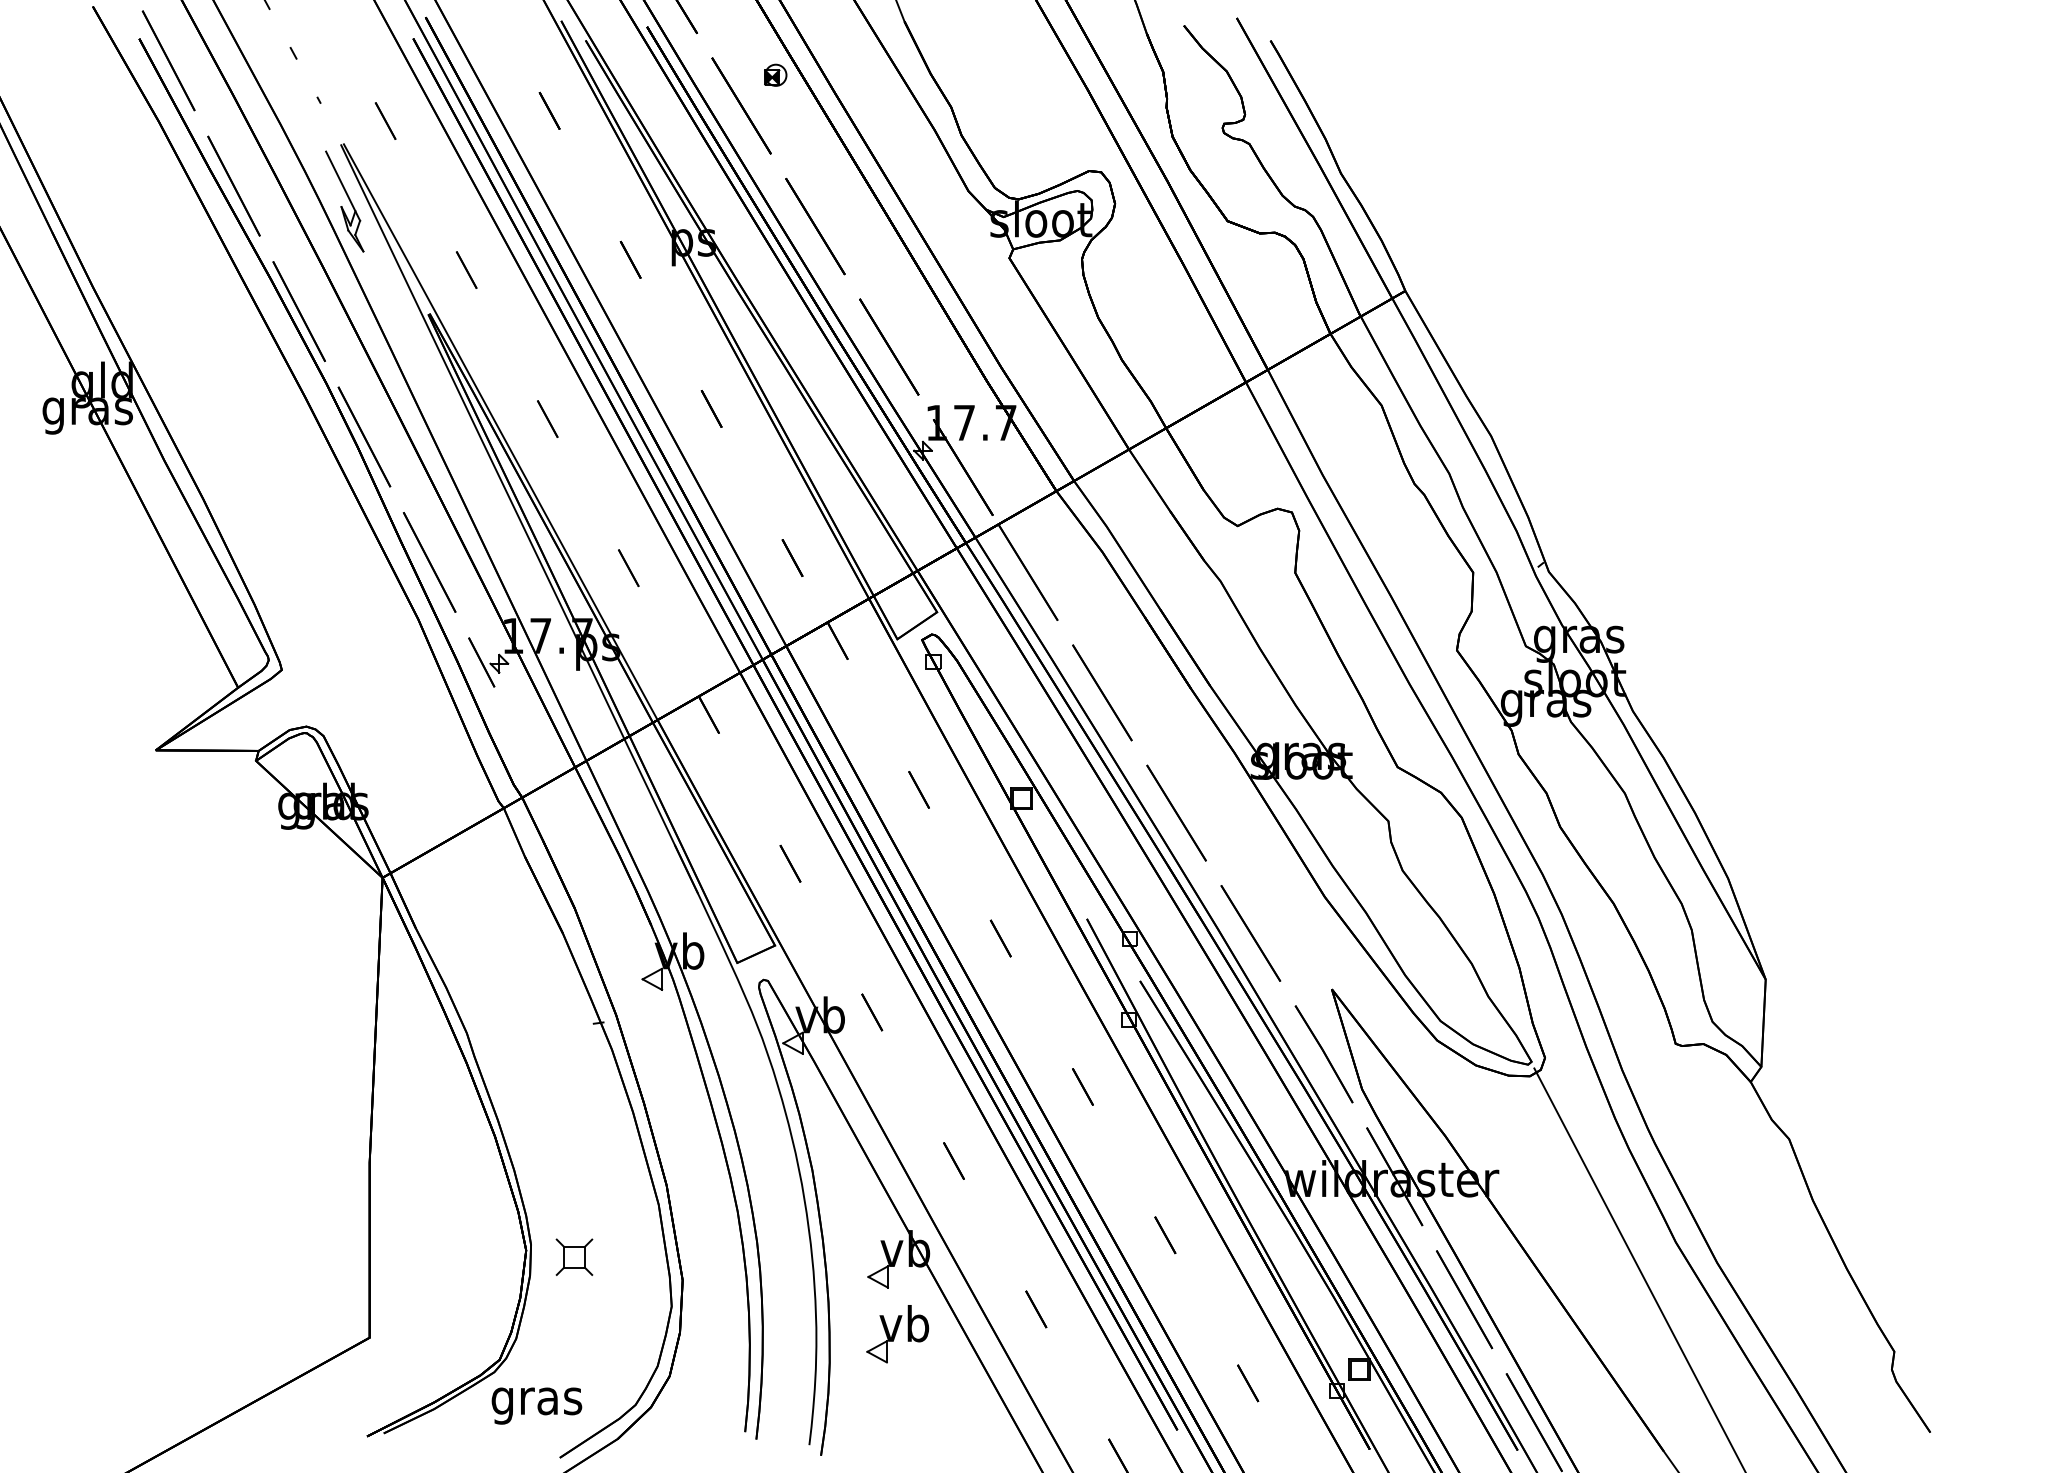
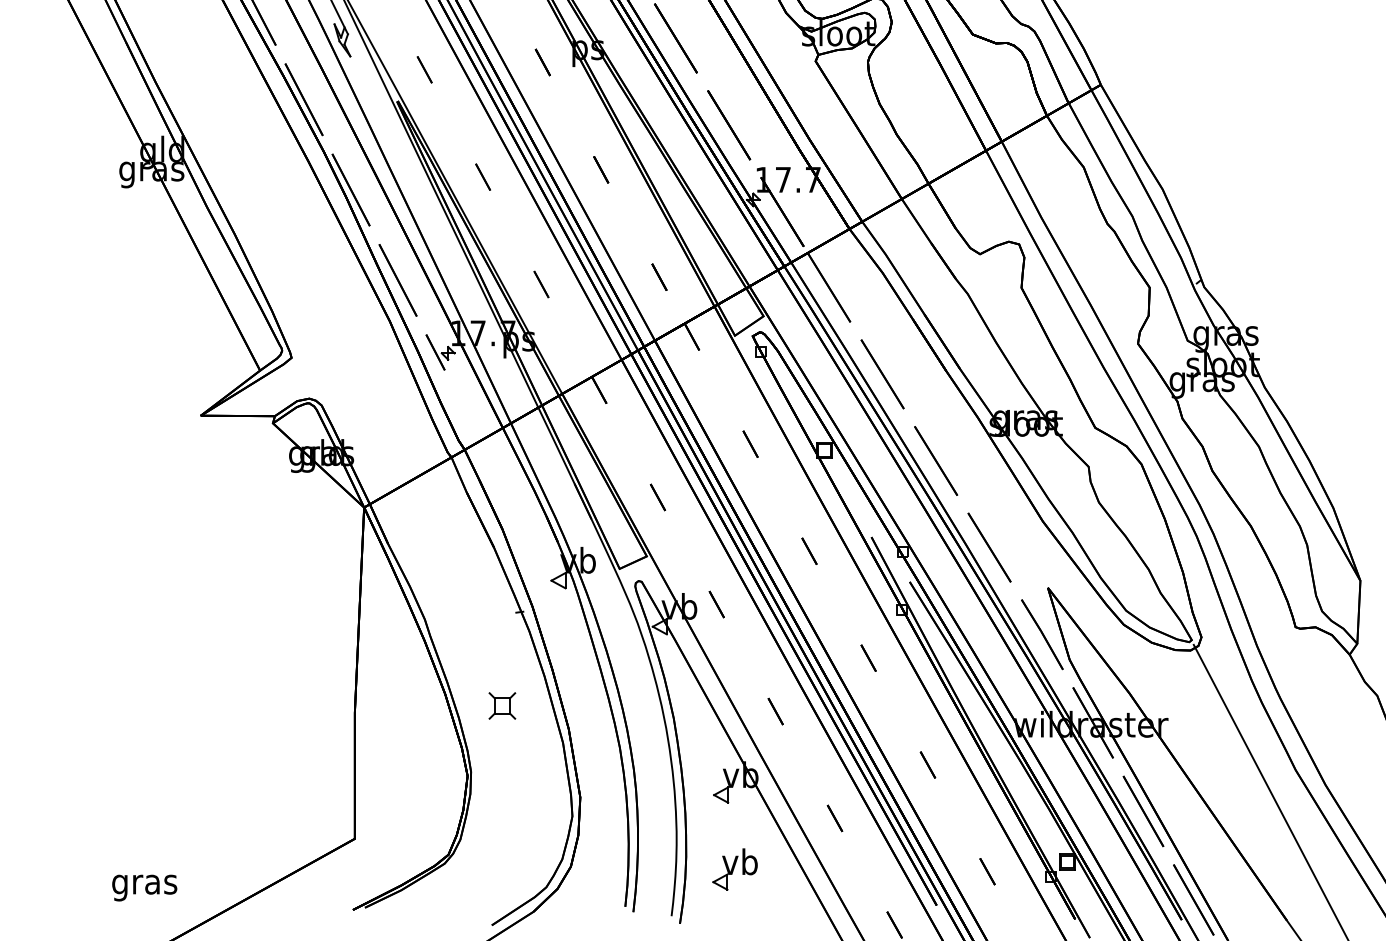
part: (574, 1256) -> (502, 705), moved
part: (897, 1334) -> (735, 869), moved
text: (536, 1405) -> (144, 887), moved

